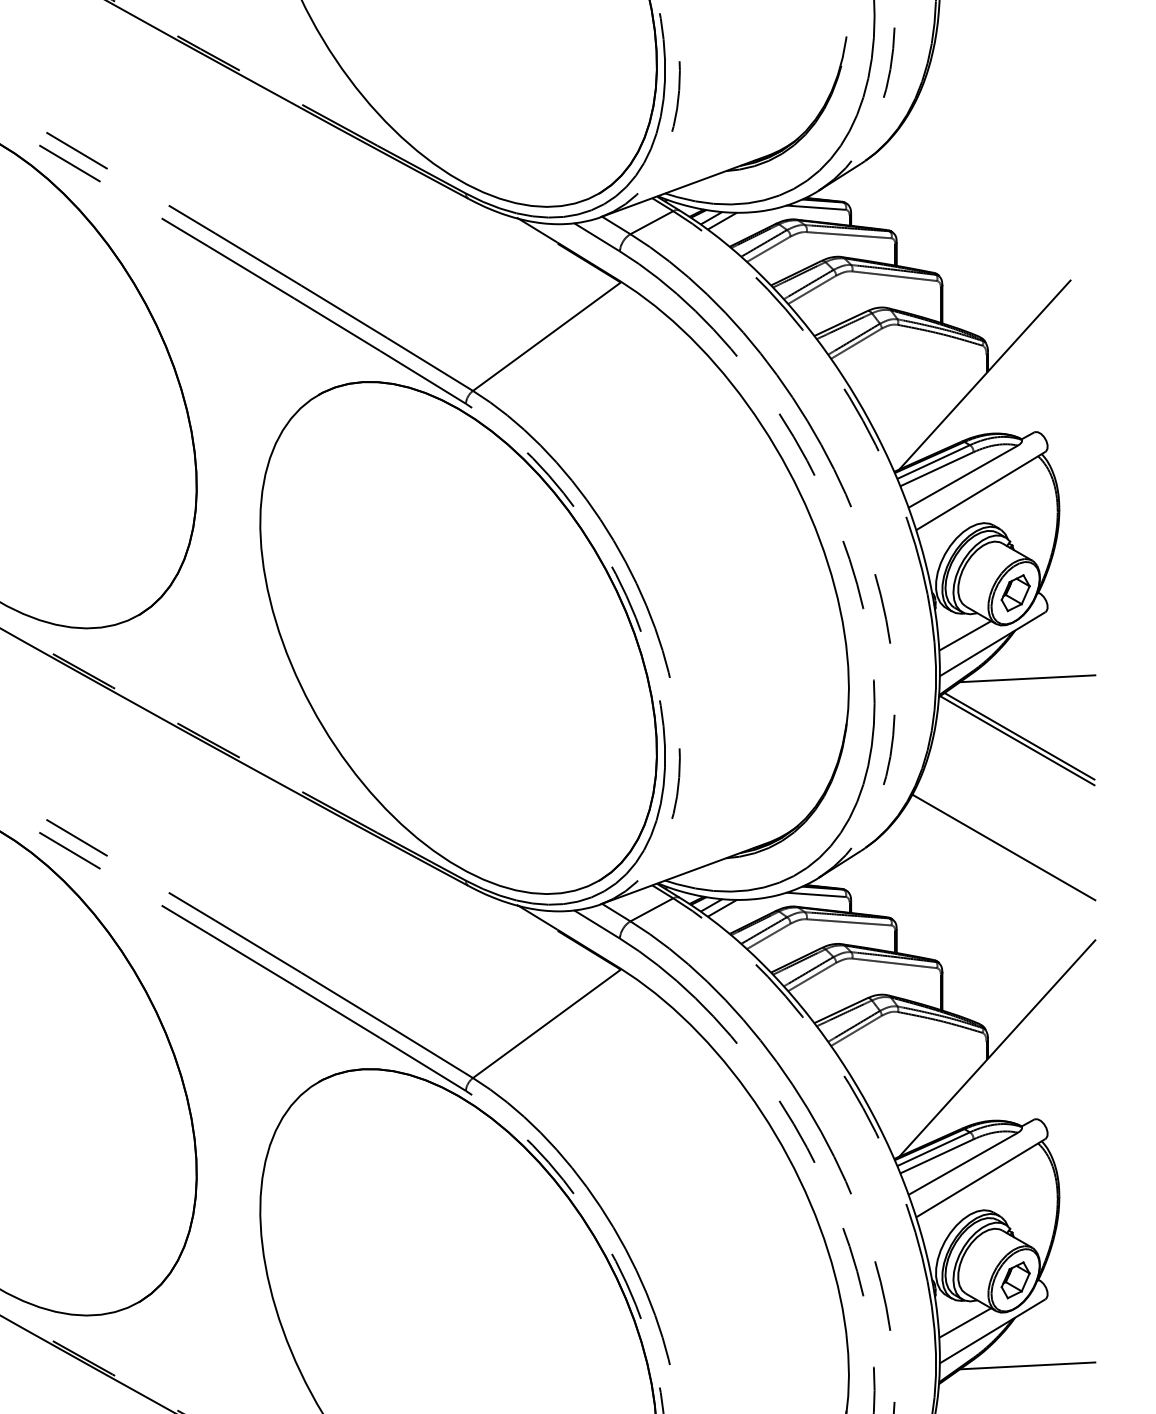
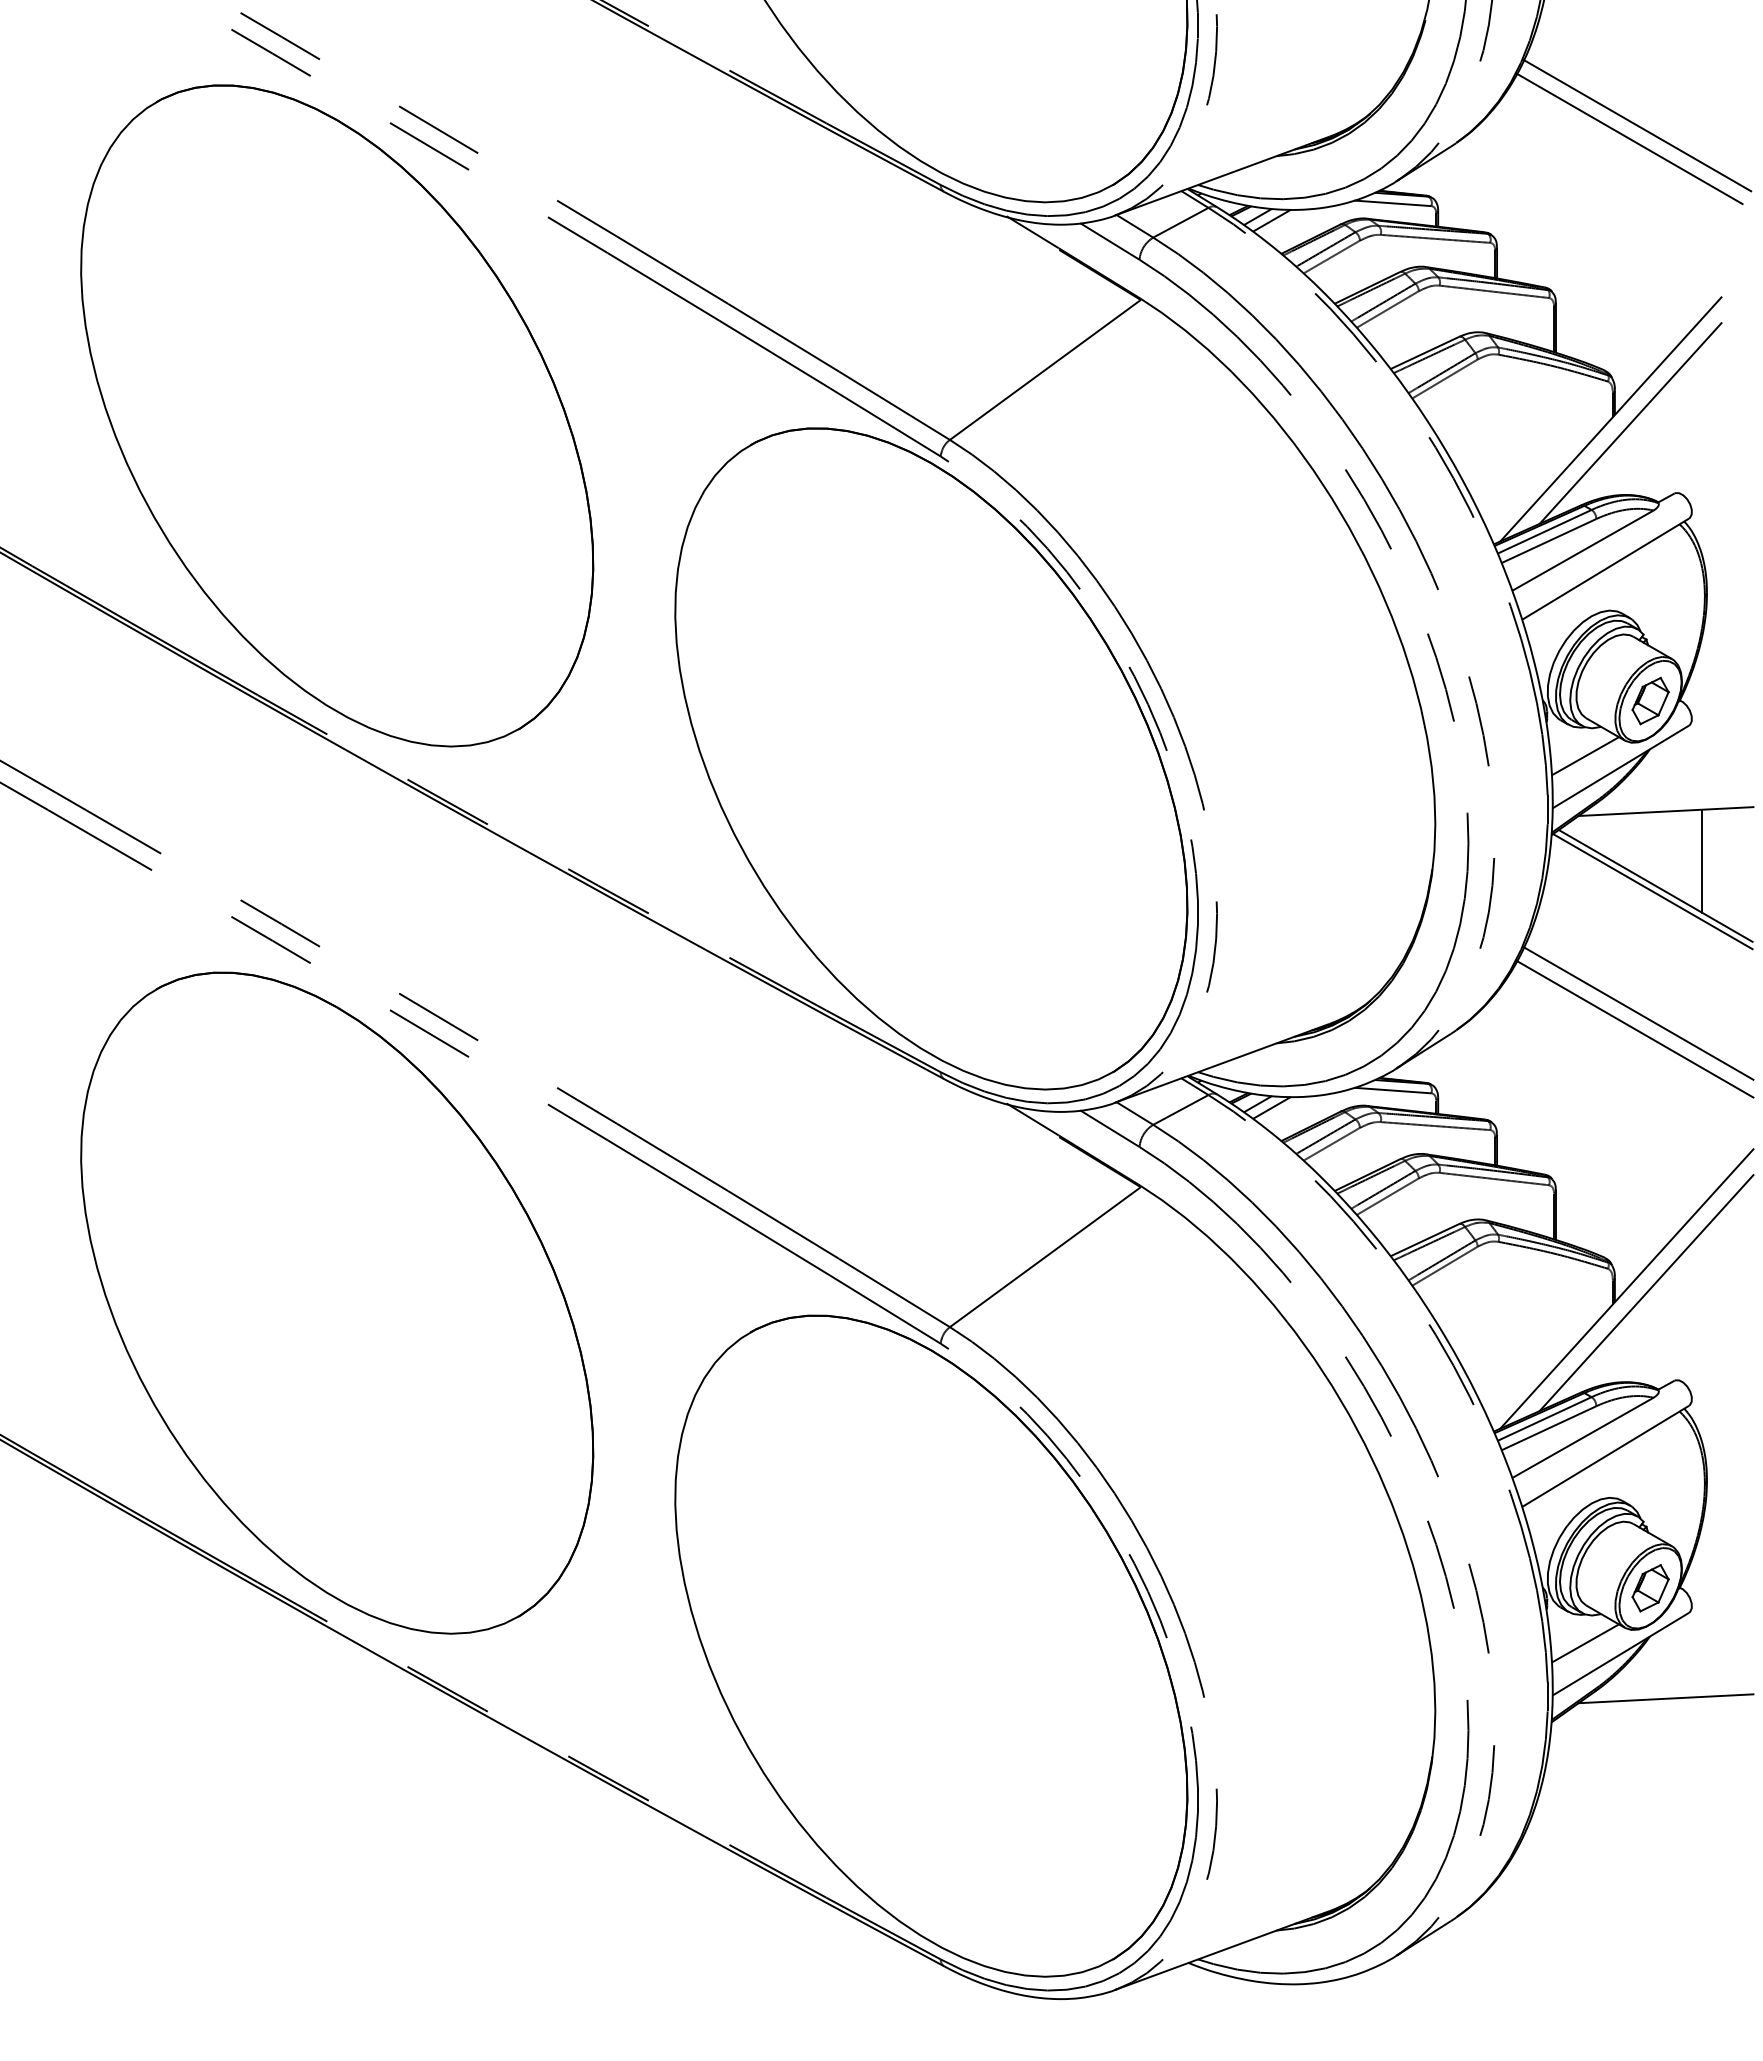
line: (1005, 147) -> (1637, 125), added
line: (999, 157) -> (1629, 138), added
line: (1000, 378) -> (1630, 423), added
line: (1055, 716) -> (1702, 860), added
line: (1006, 835) -> (1638, 1013), added
line: (1012, 1052) -> (1646, 1293), added

